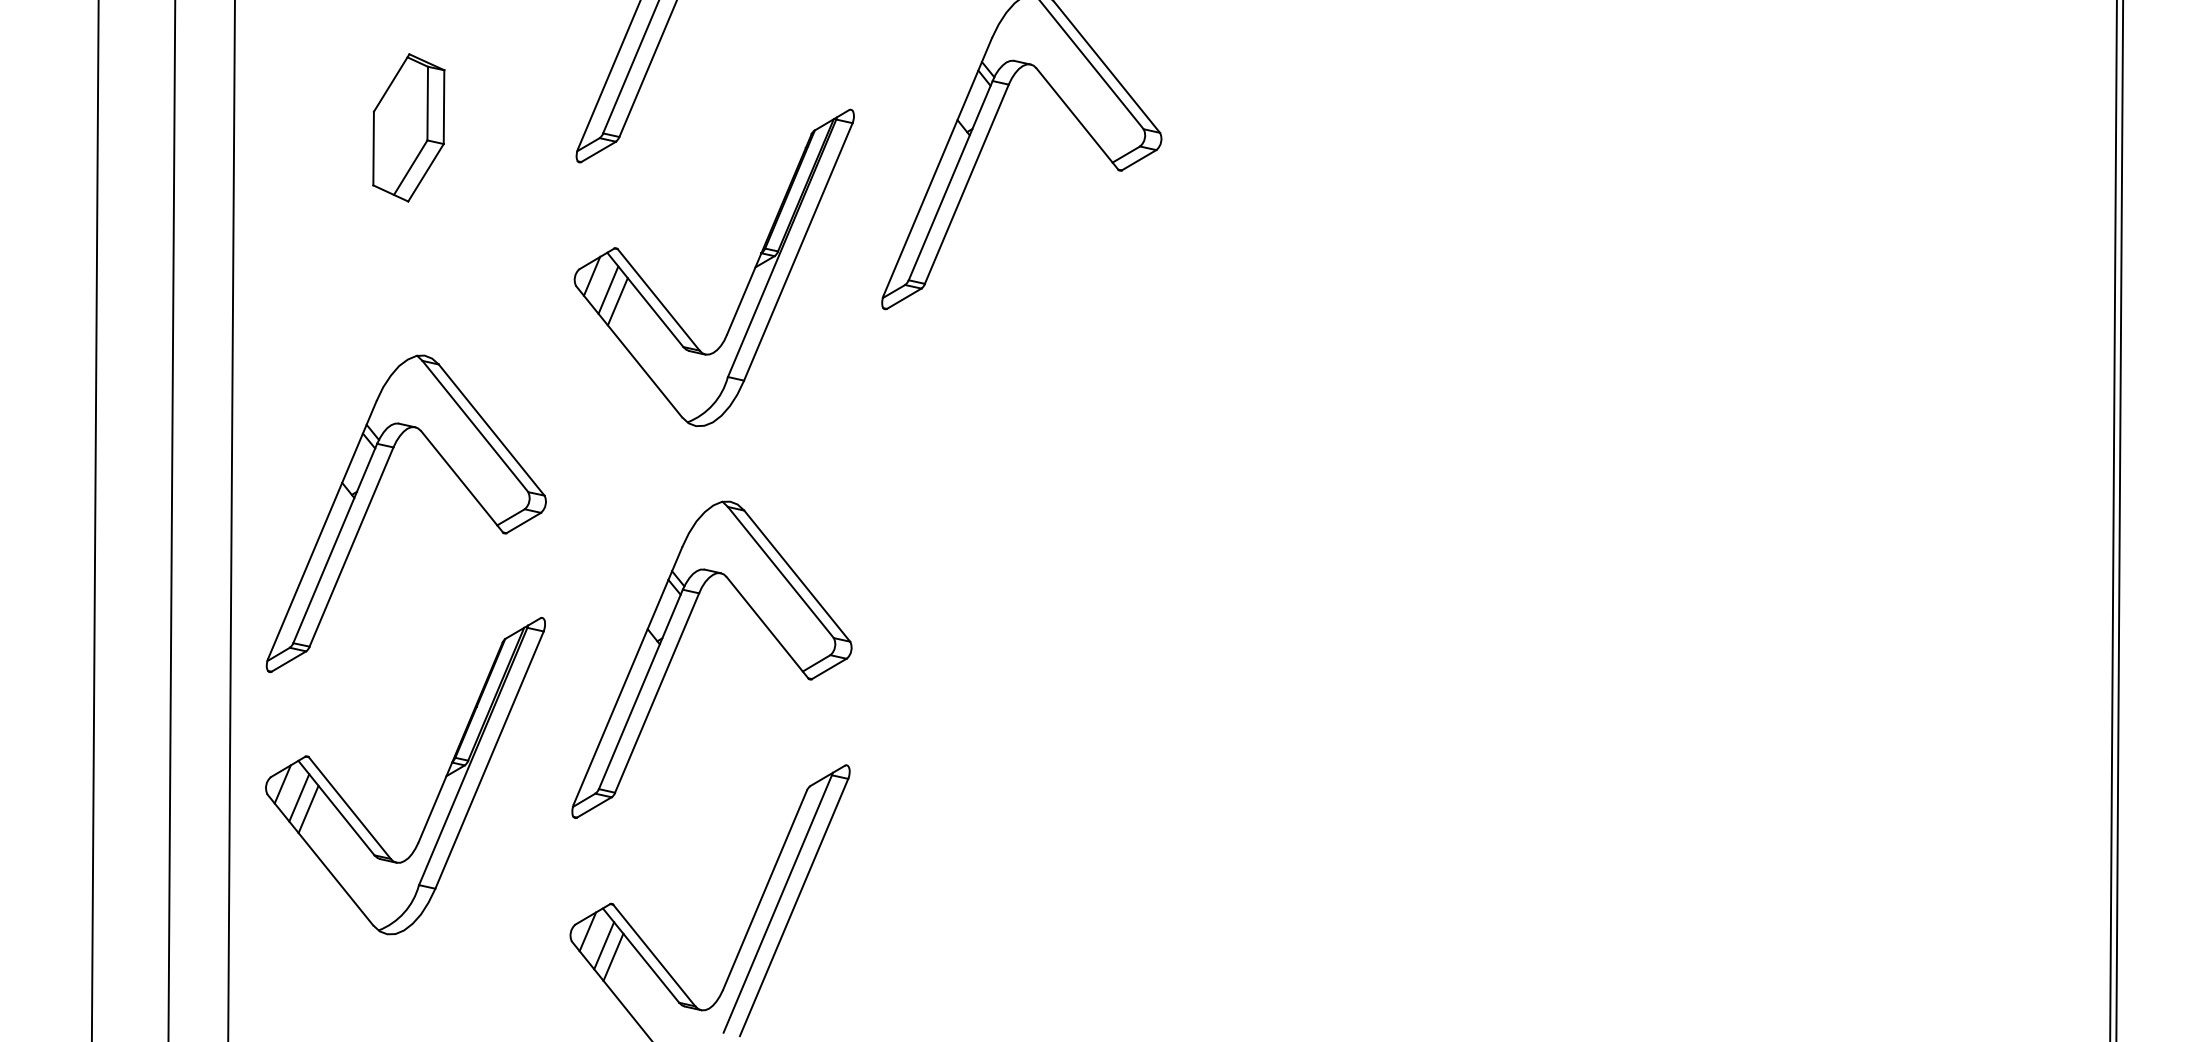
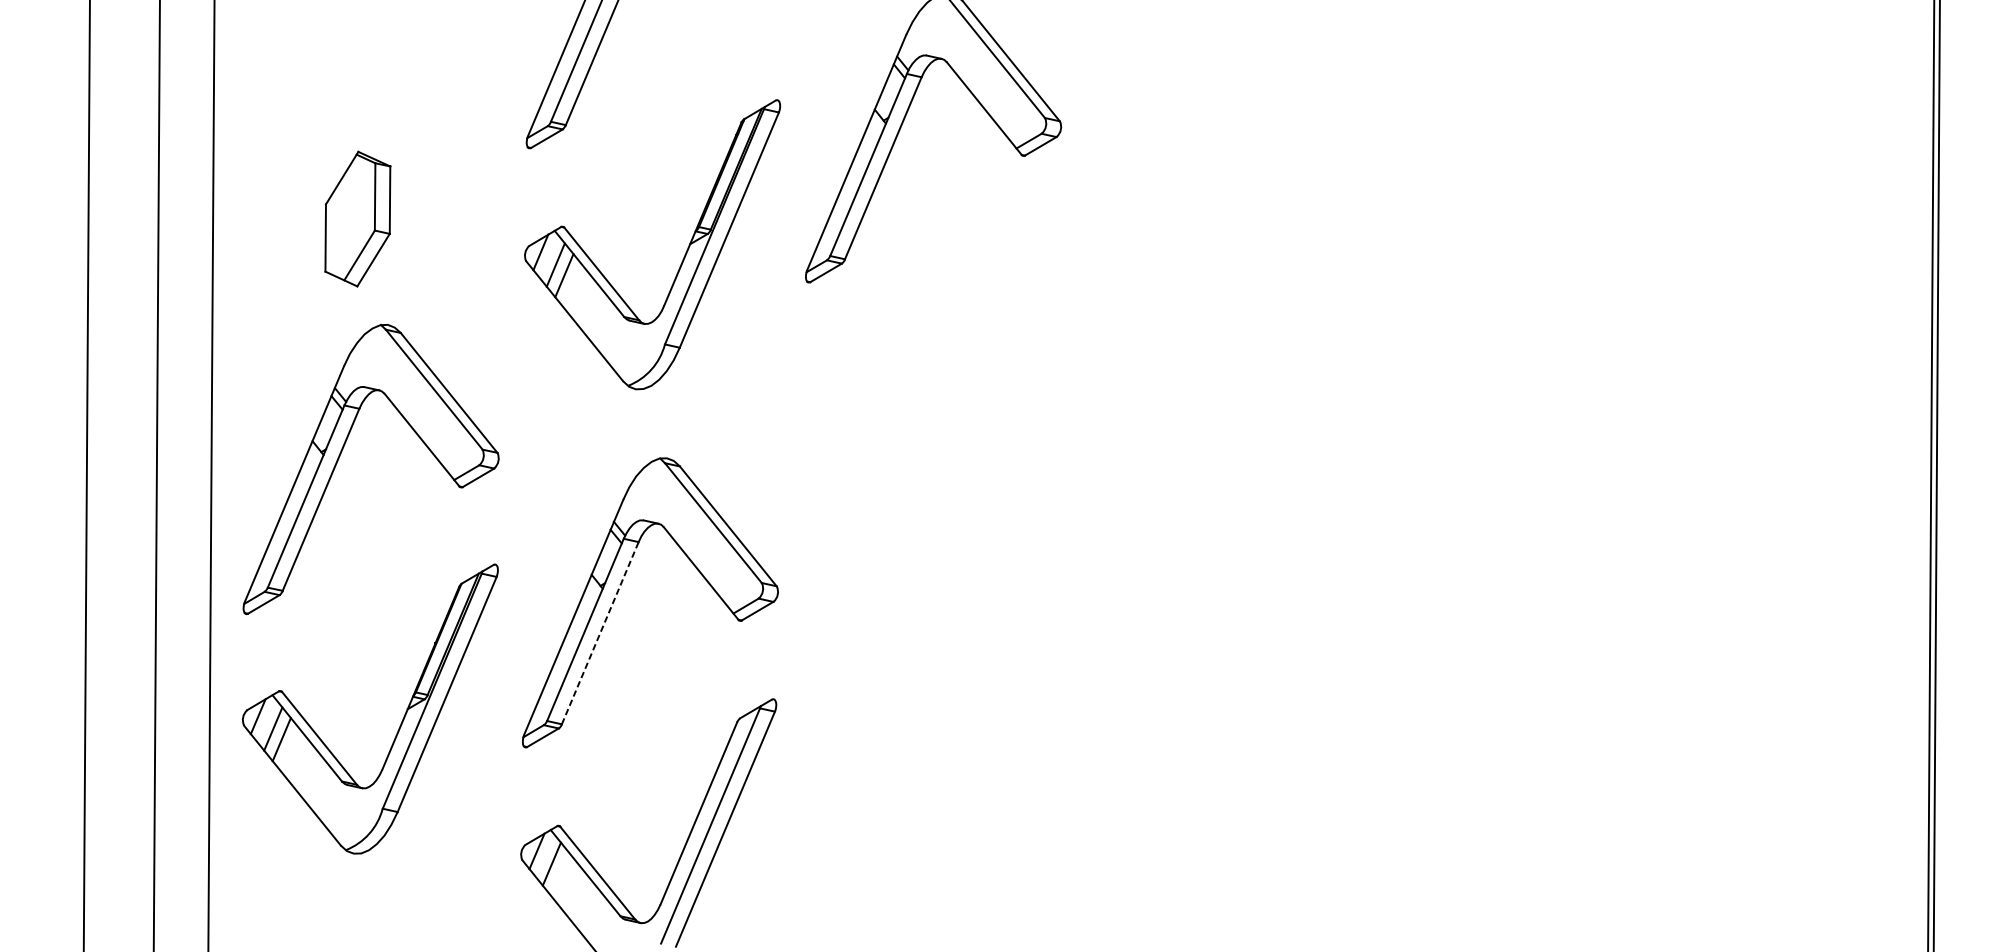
part: (408, 127) -> (357, 218), moved
line: (657, 692) -> (600, 632), solid -> dashed
line: (613, 956) -> (560, 873), removed

